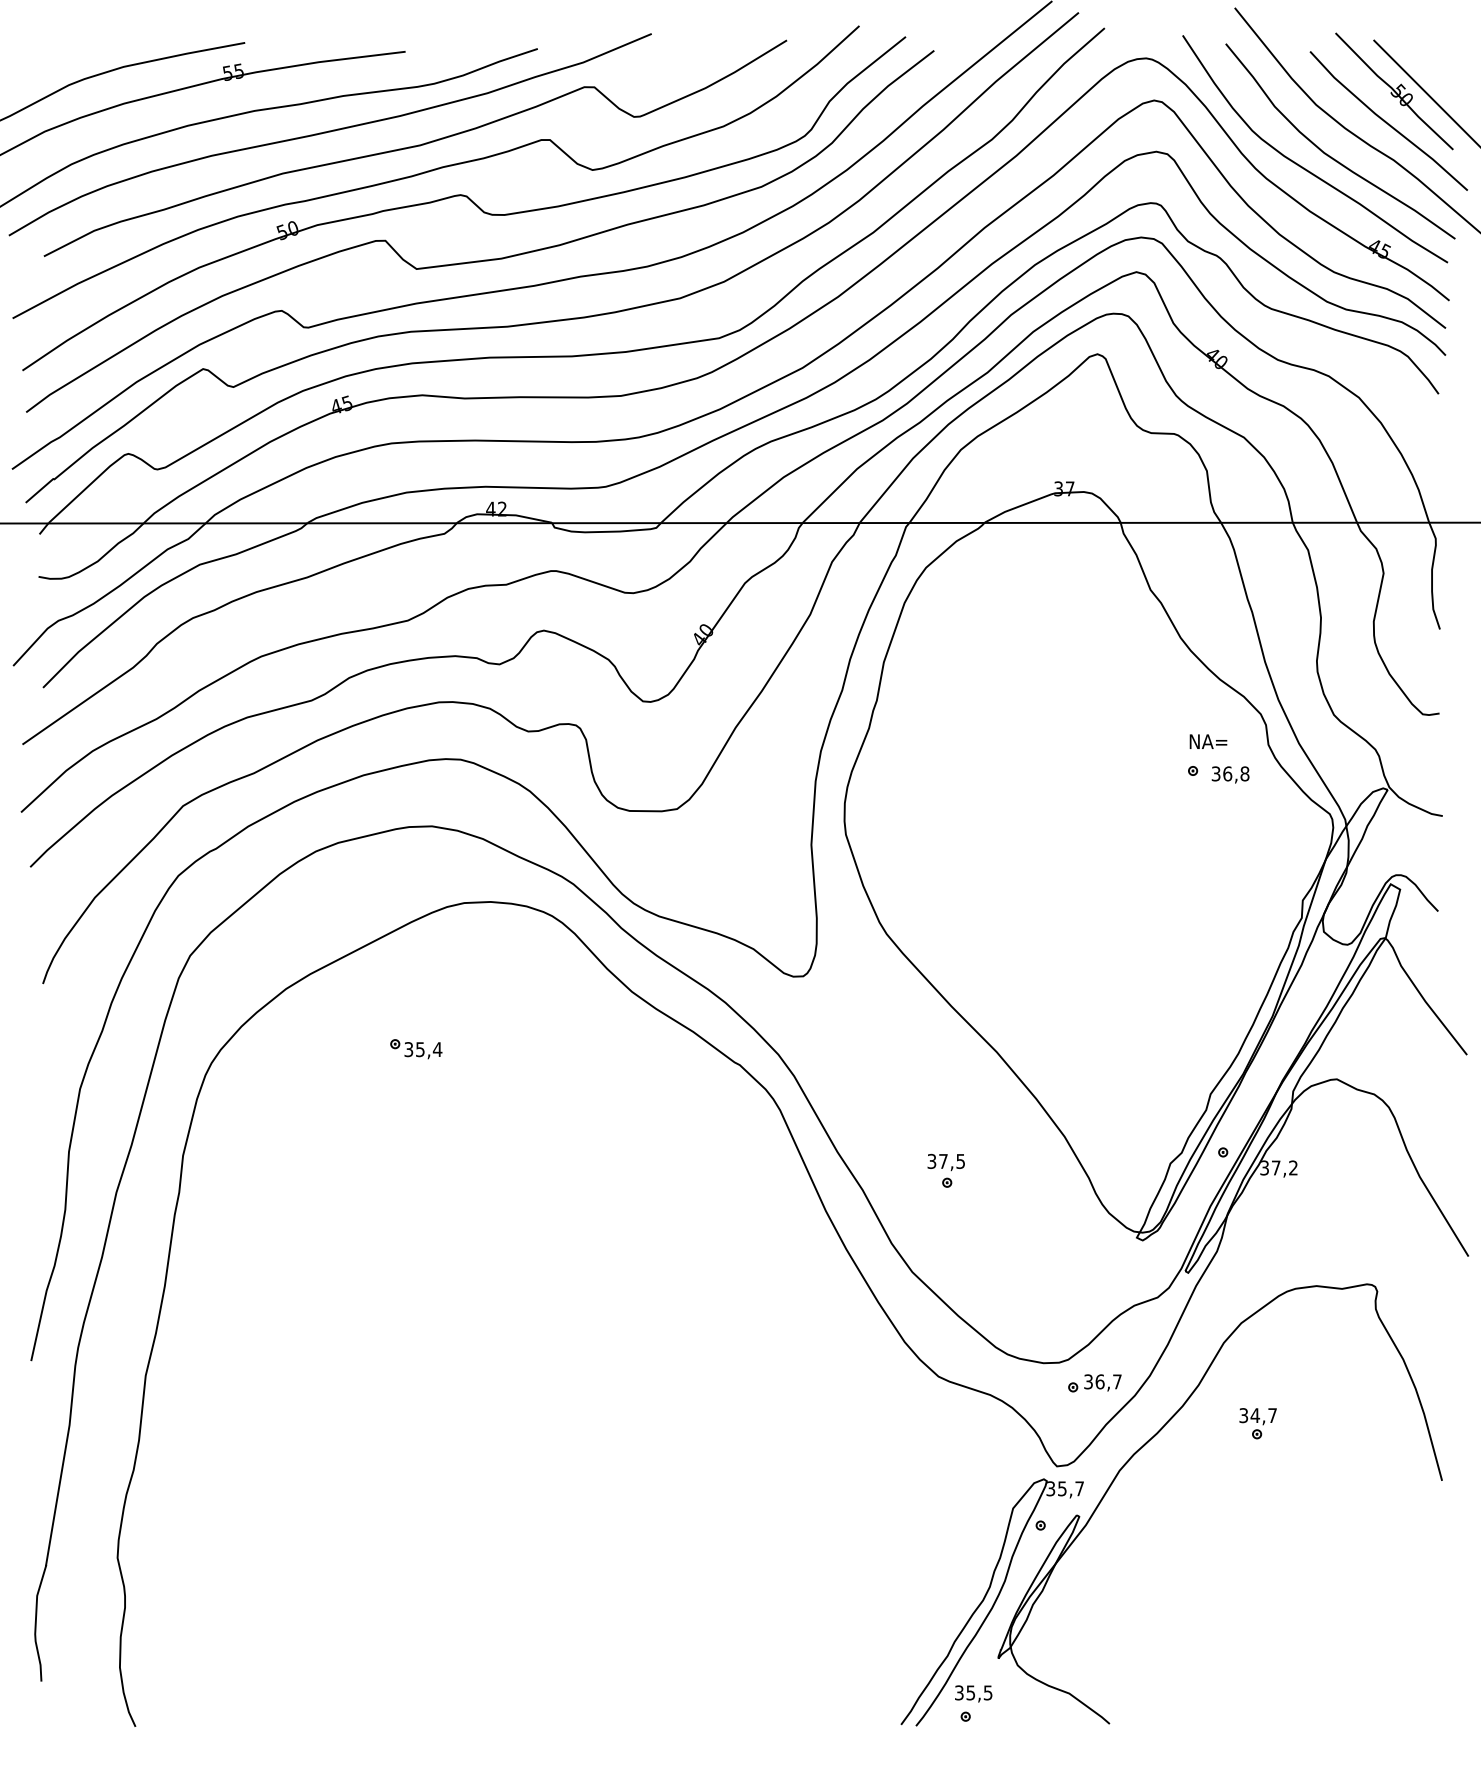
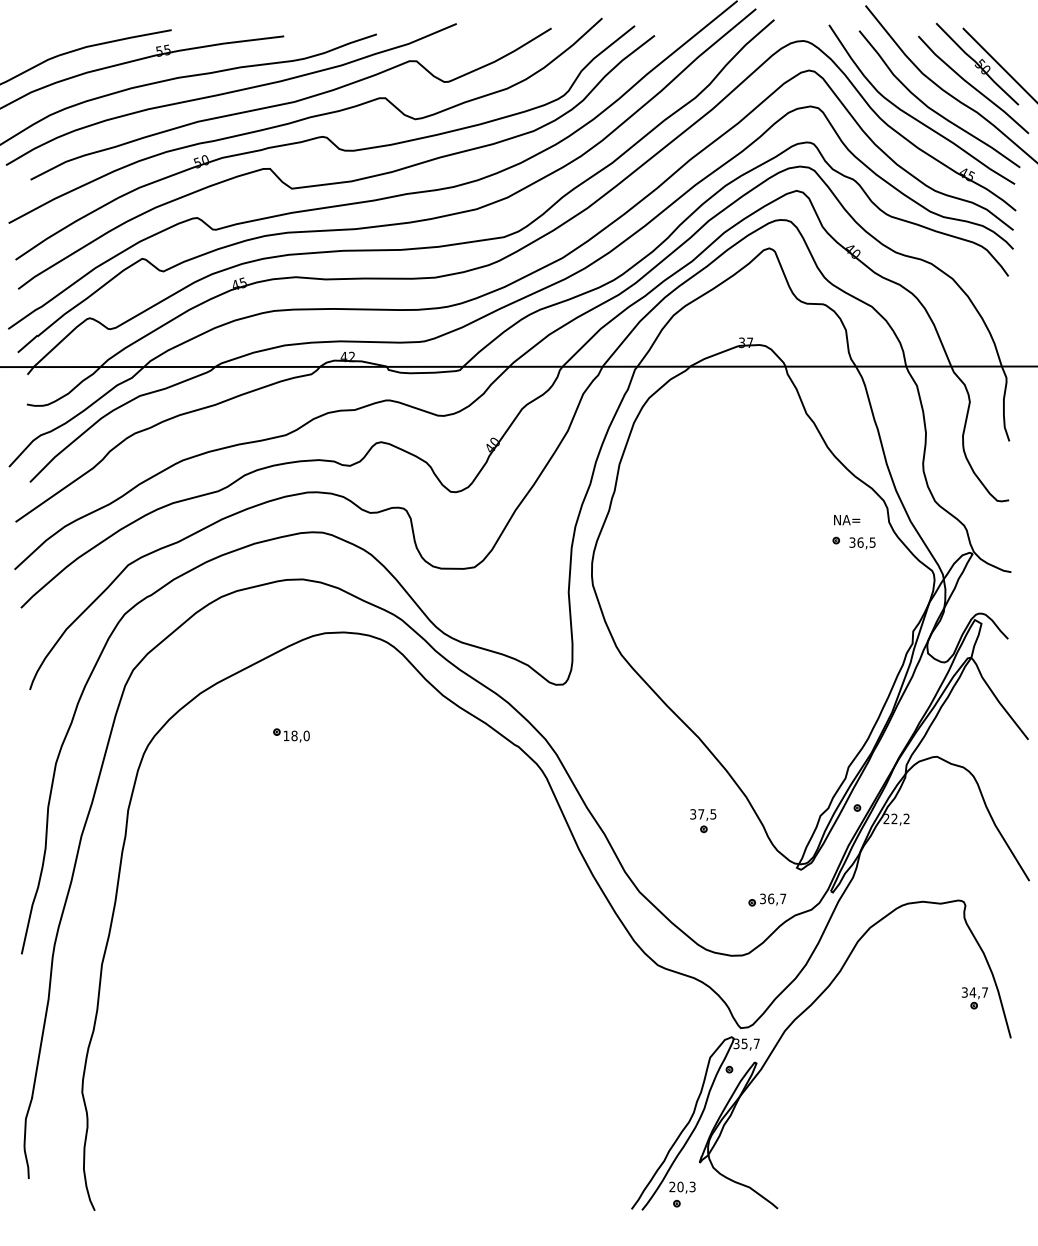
text: (1244, 773) -> (872, 542), 36,8 -> 36,5
text: (423, 1048) -> (296, 735), 35,4 -> 18,0
text: (1270, 1167) -> (890, 818), 37,2 -> 22,2
part: (946, 1171) -> (703, 821), moved
part: (1094, 1382) -> (767, 899), moved
part: (1257, 1424) -> (974, 998), moved
text: (973, 1692) -> (682, 1186), 35,5 -> 20,3

